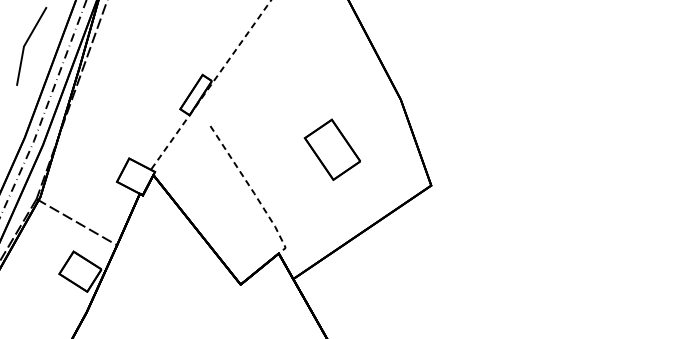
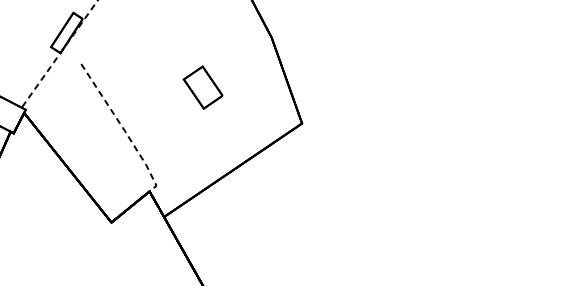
part: (331, 149) -> (202, 87), size x0.7

